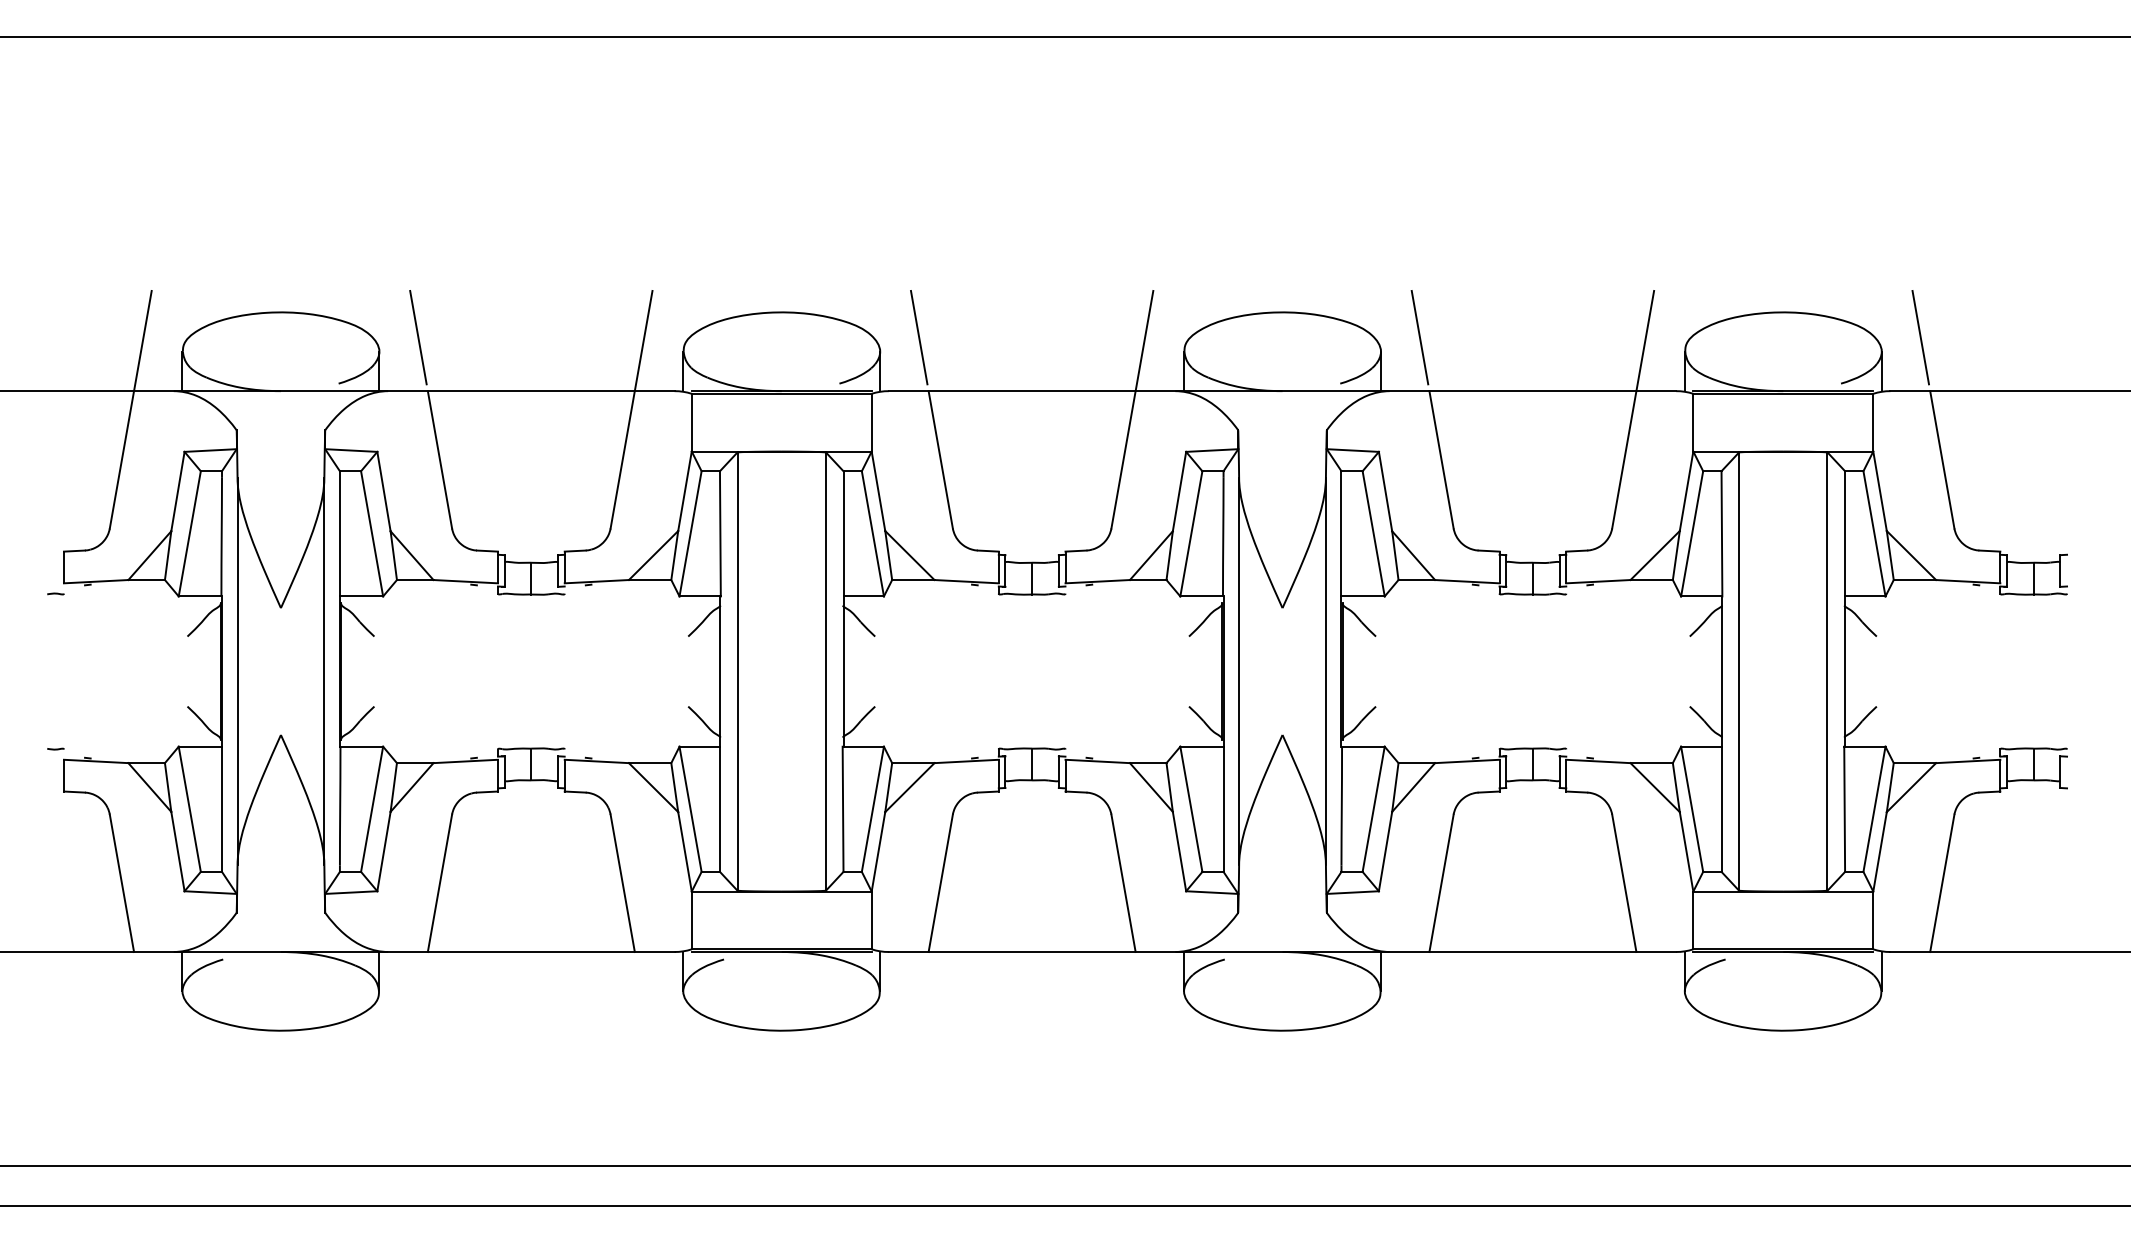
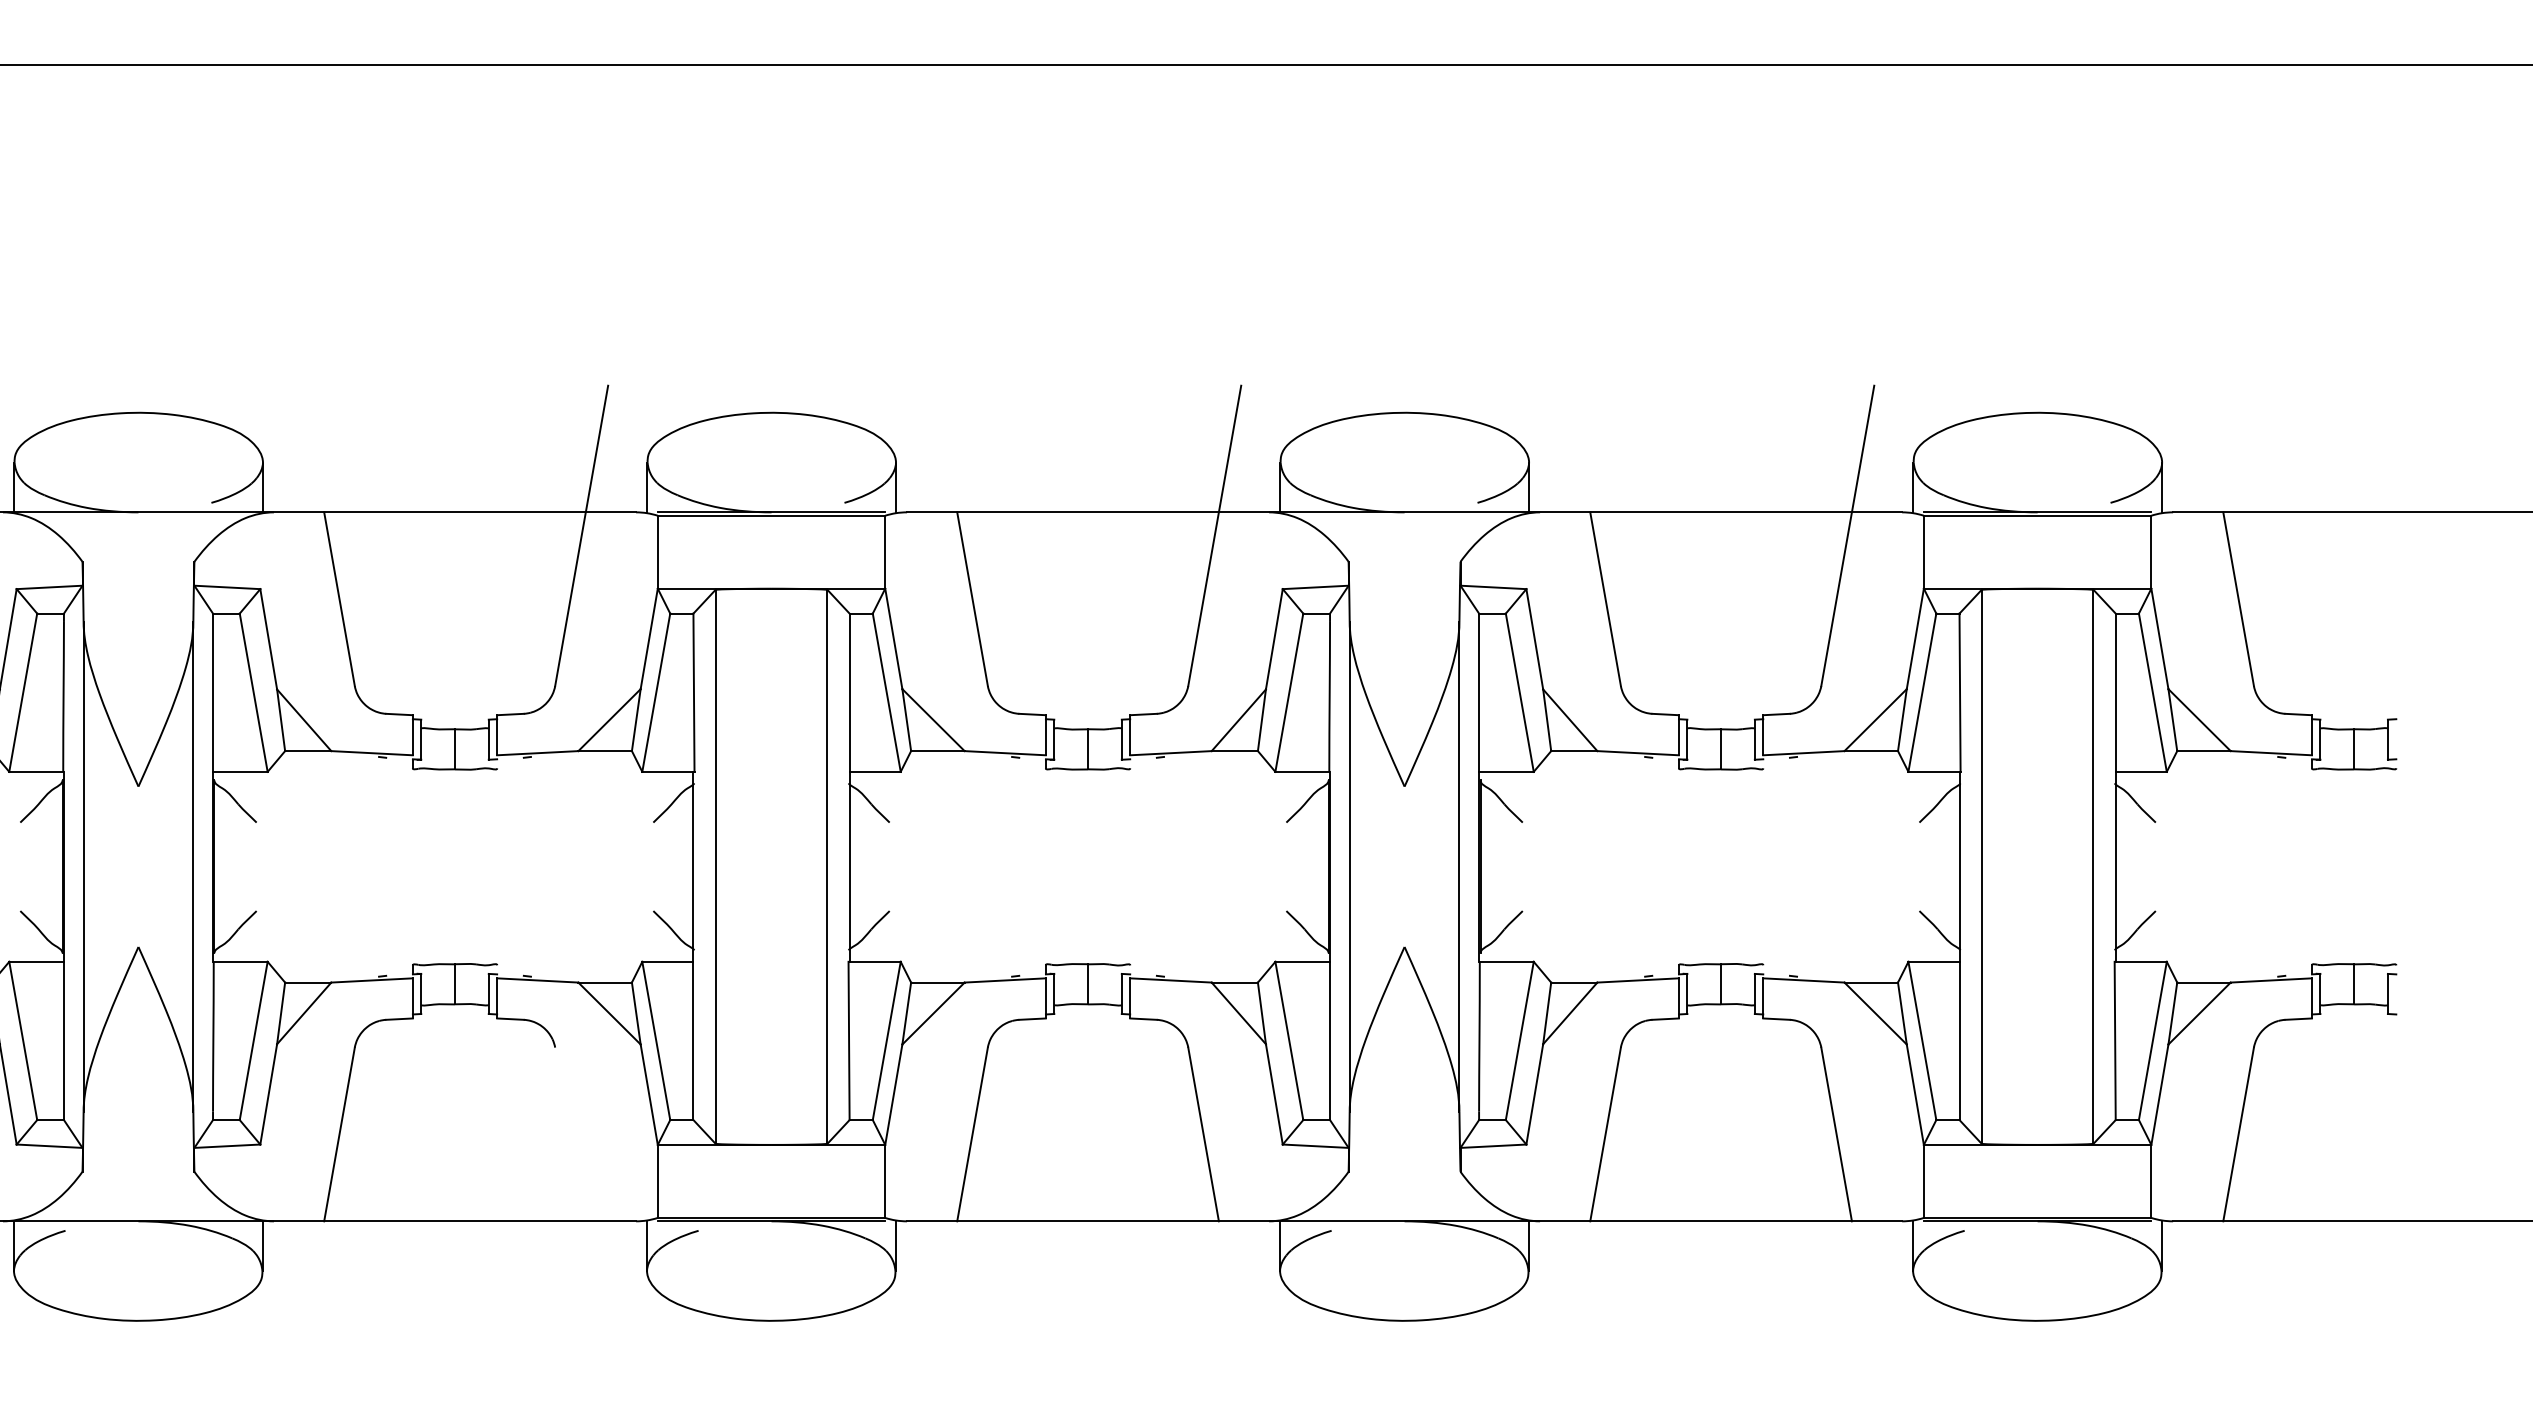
line: (418, 337) -> (312, 444), removed
line: (918, 337) -> (944, 444), removed
line: (1419, 337) -> (1577, 444), removed
line: (1920, 337) -> (2211, 444), removed
line: (622, 883) -> (570, 1134), removed

